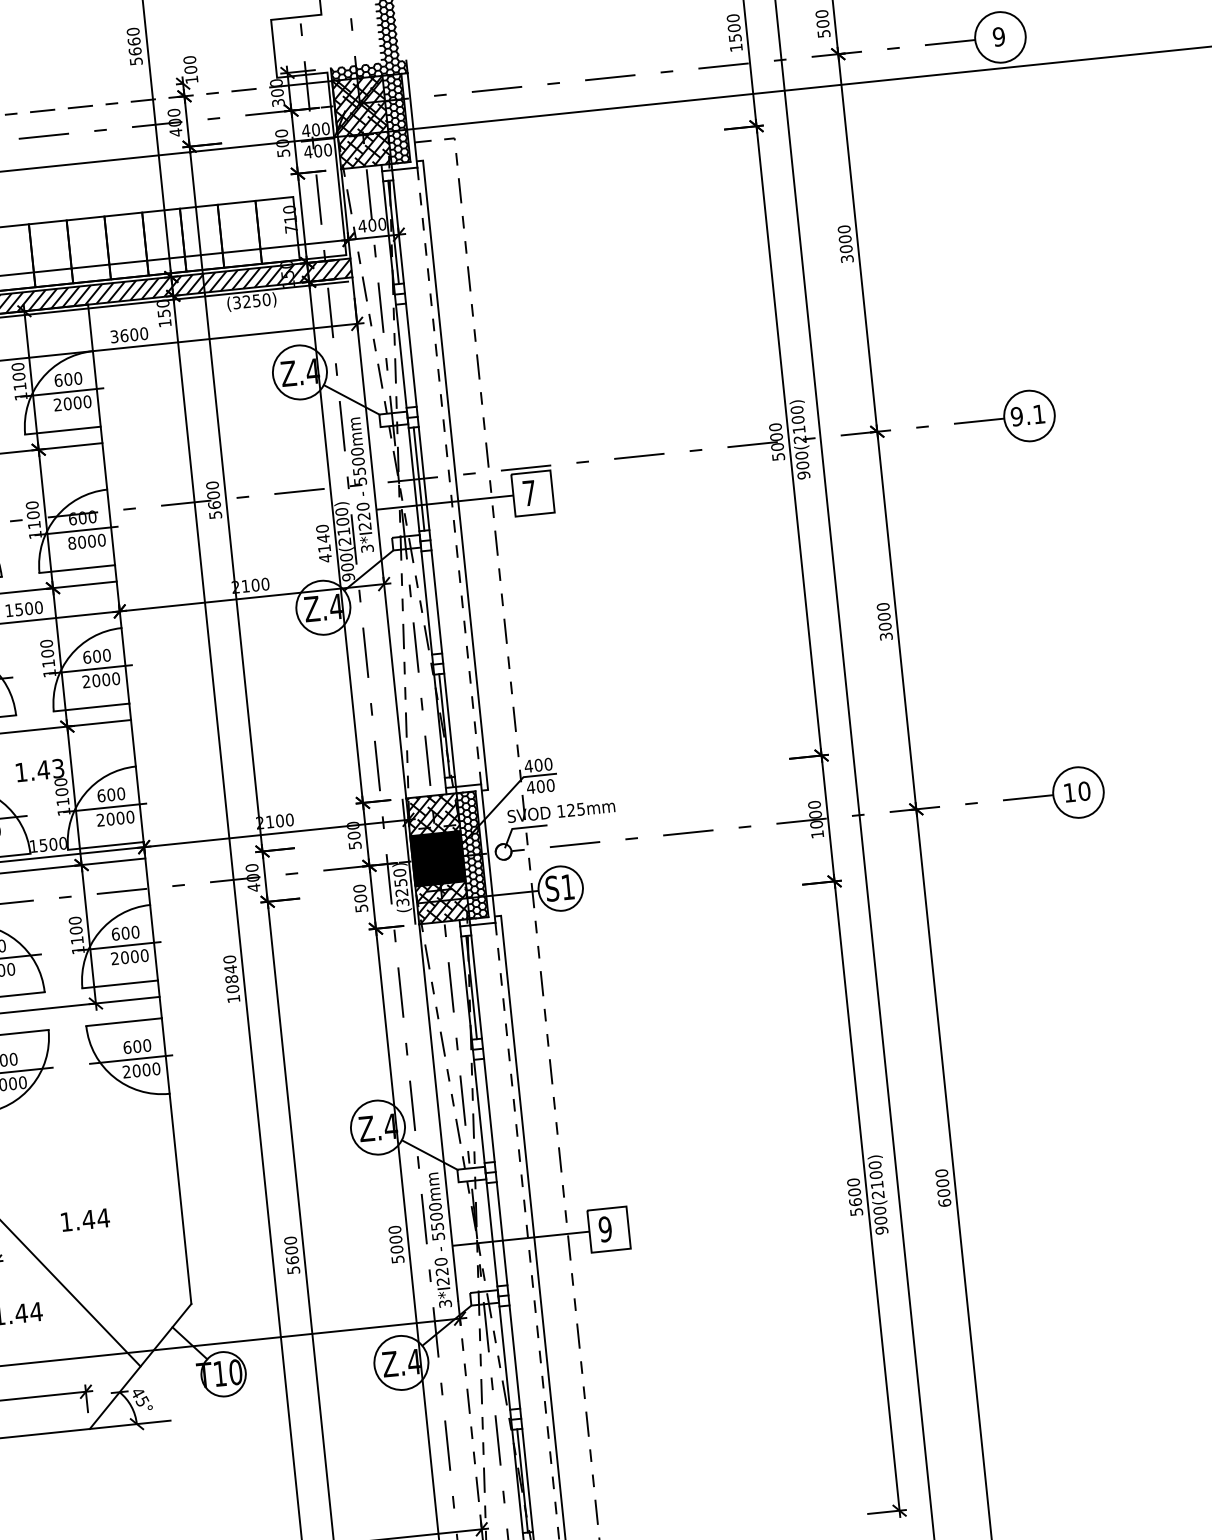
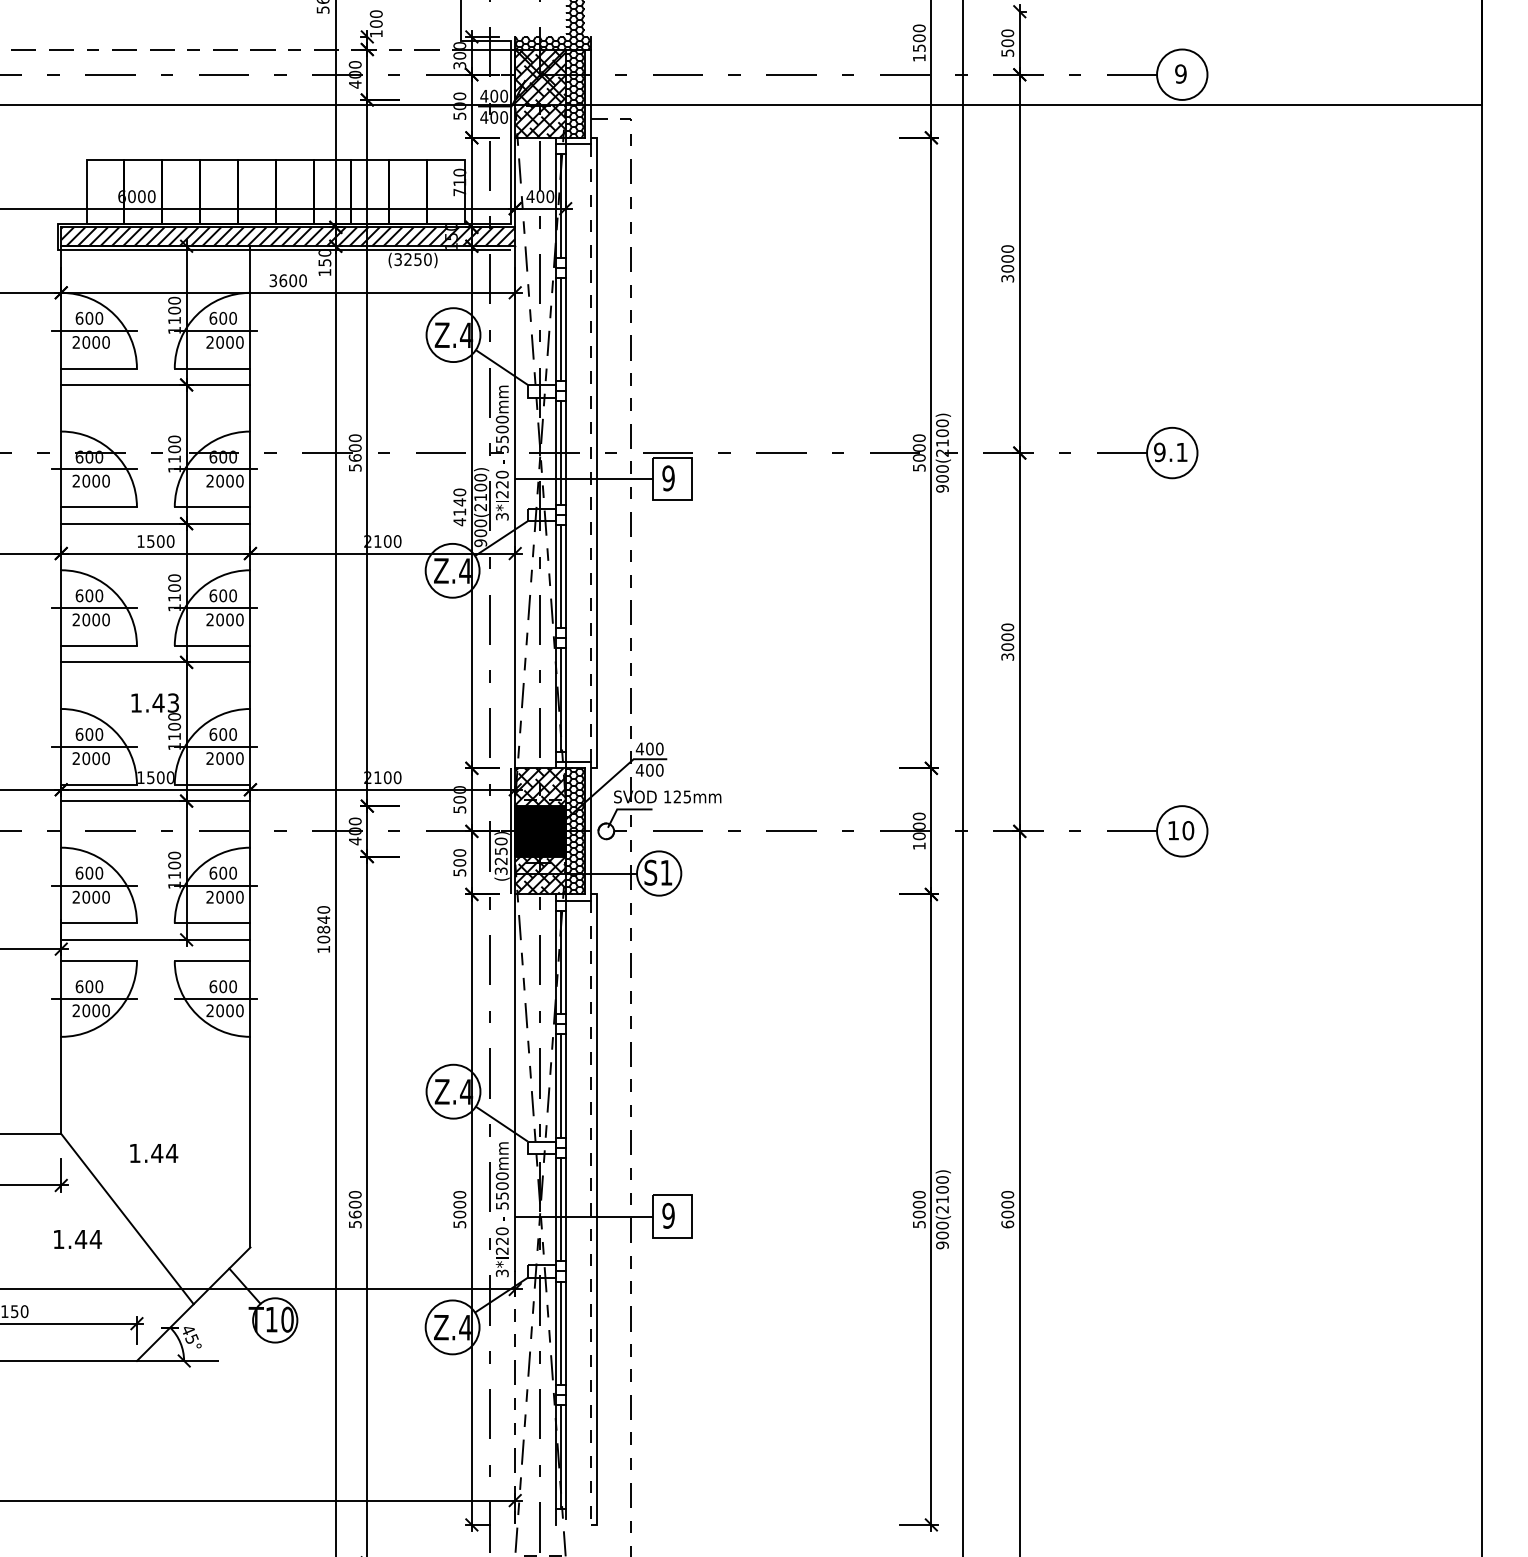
line: (406, 355) -> (560, 329), added
text: (529, 493) -> (668, 478), 7 -> 9
text: (71, 542) -> (209, 480), 8000 -> 2000
line: (431, 602) -> (560, 576), added
line: (484, 1110) -> (560, 1085), added
text: (854, 1202) -> (918, 1214), 5600 -> 5000
line: (496, 1234) -> (560, 1209), added
line: (509, 1356) -> (560, 1332), added

